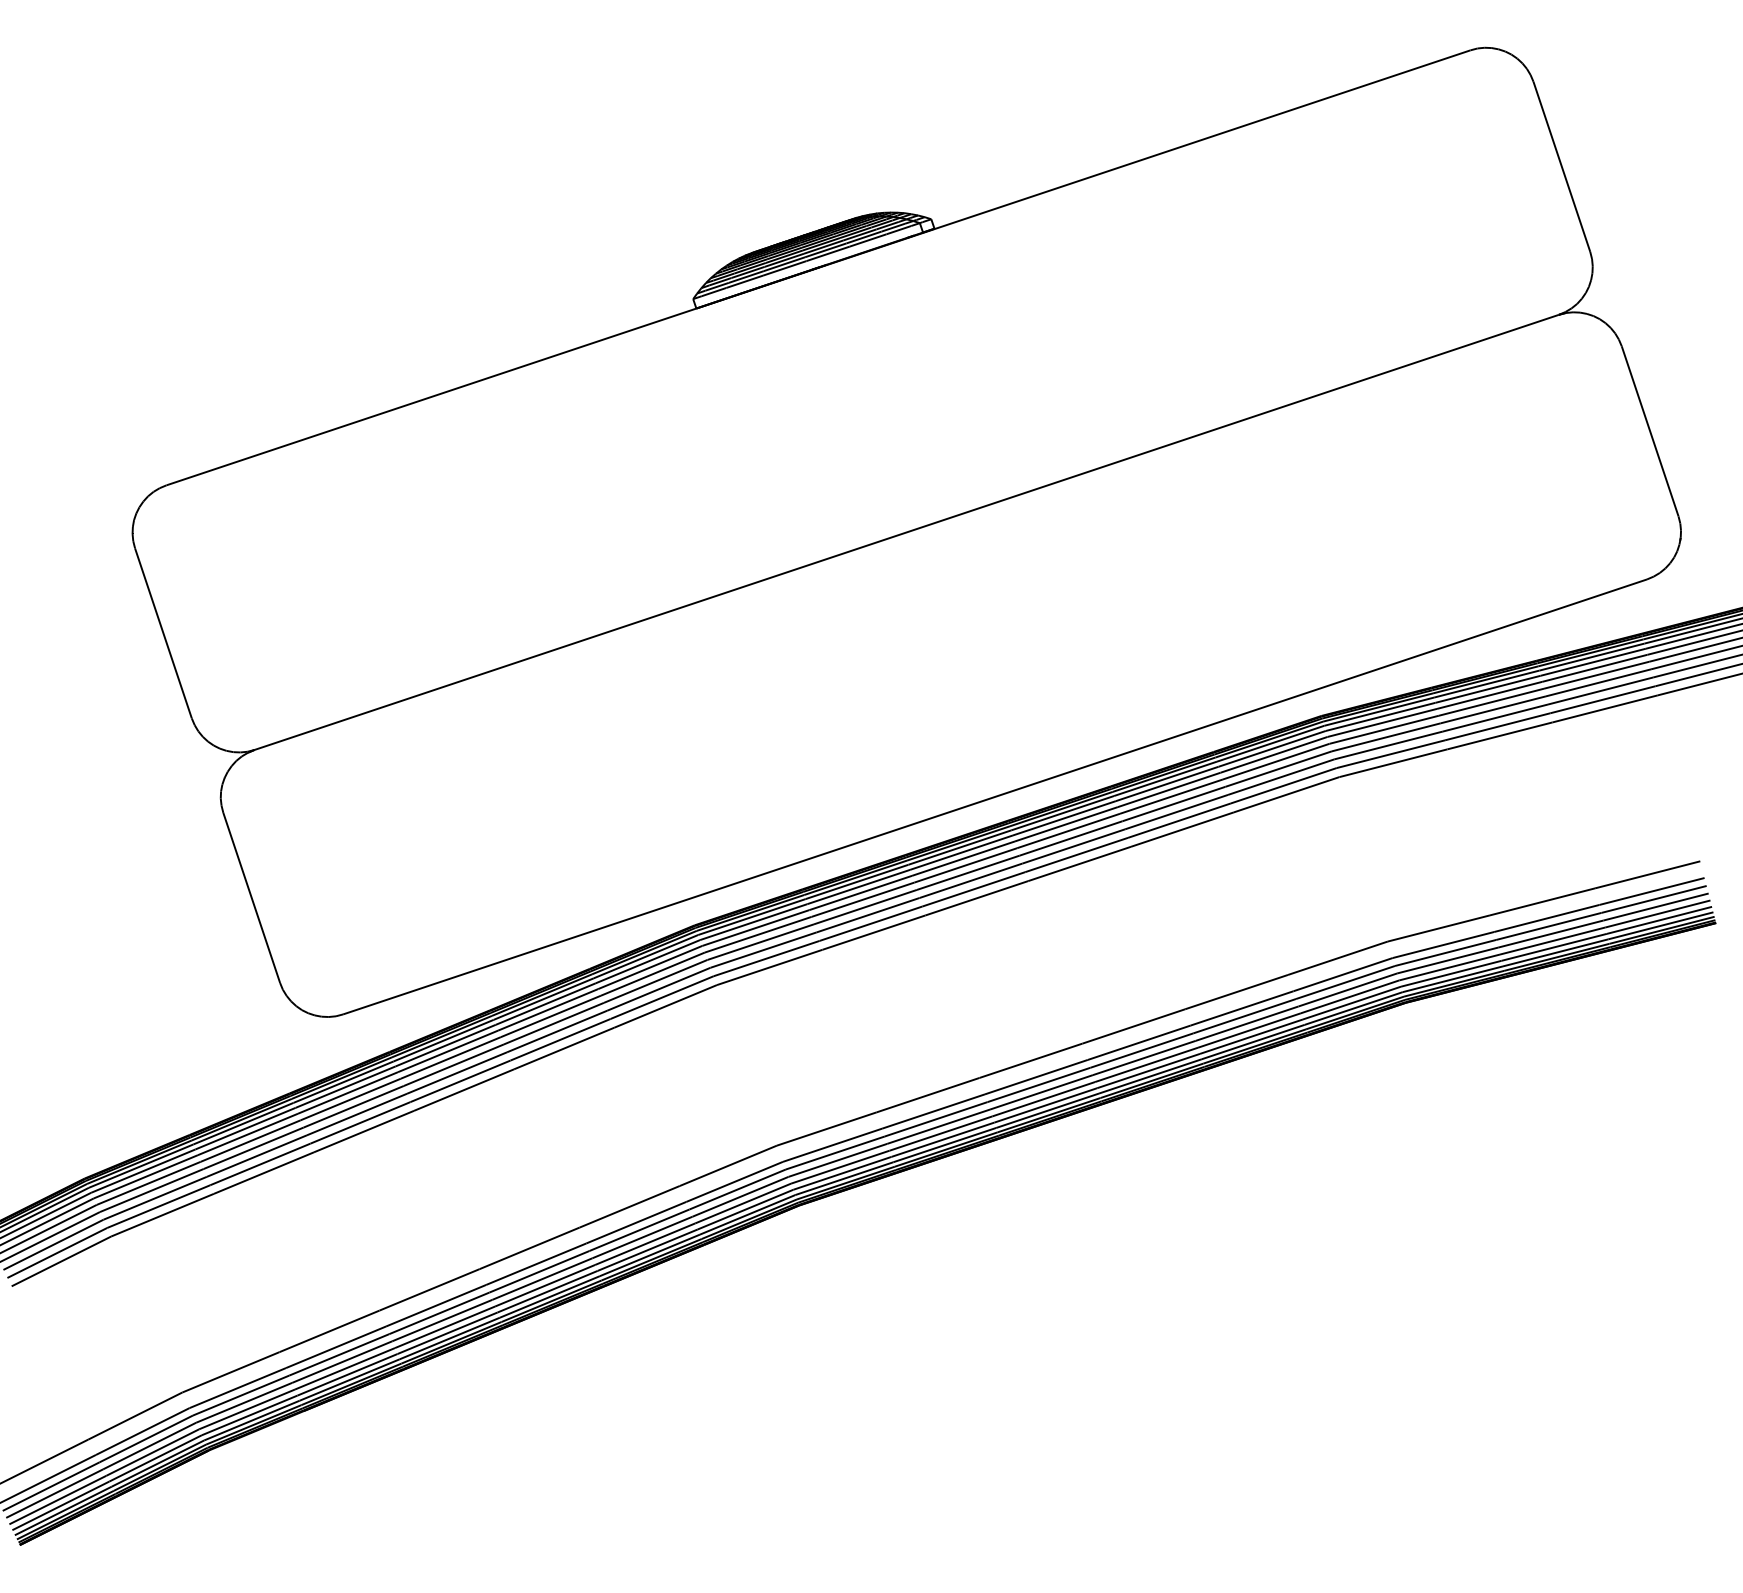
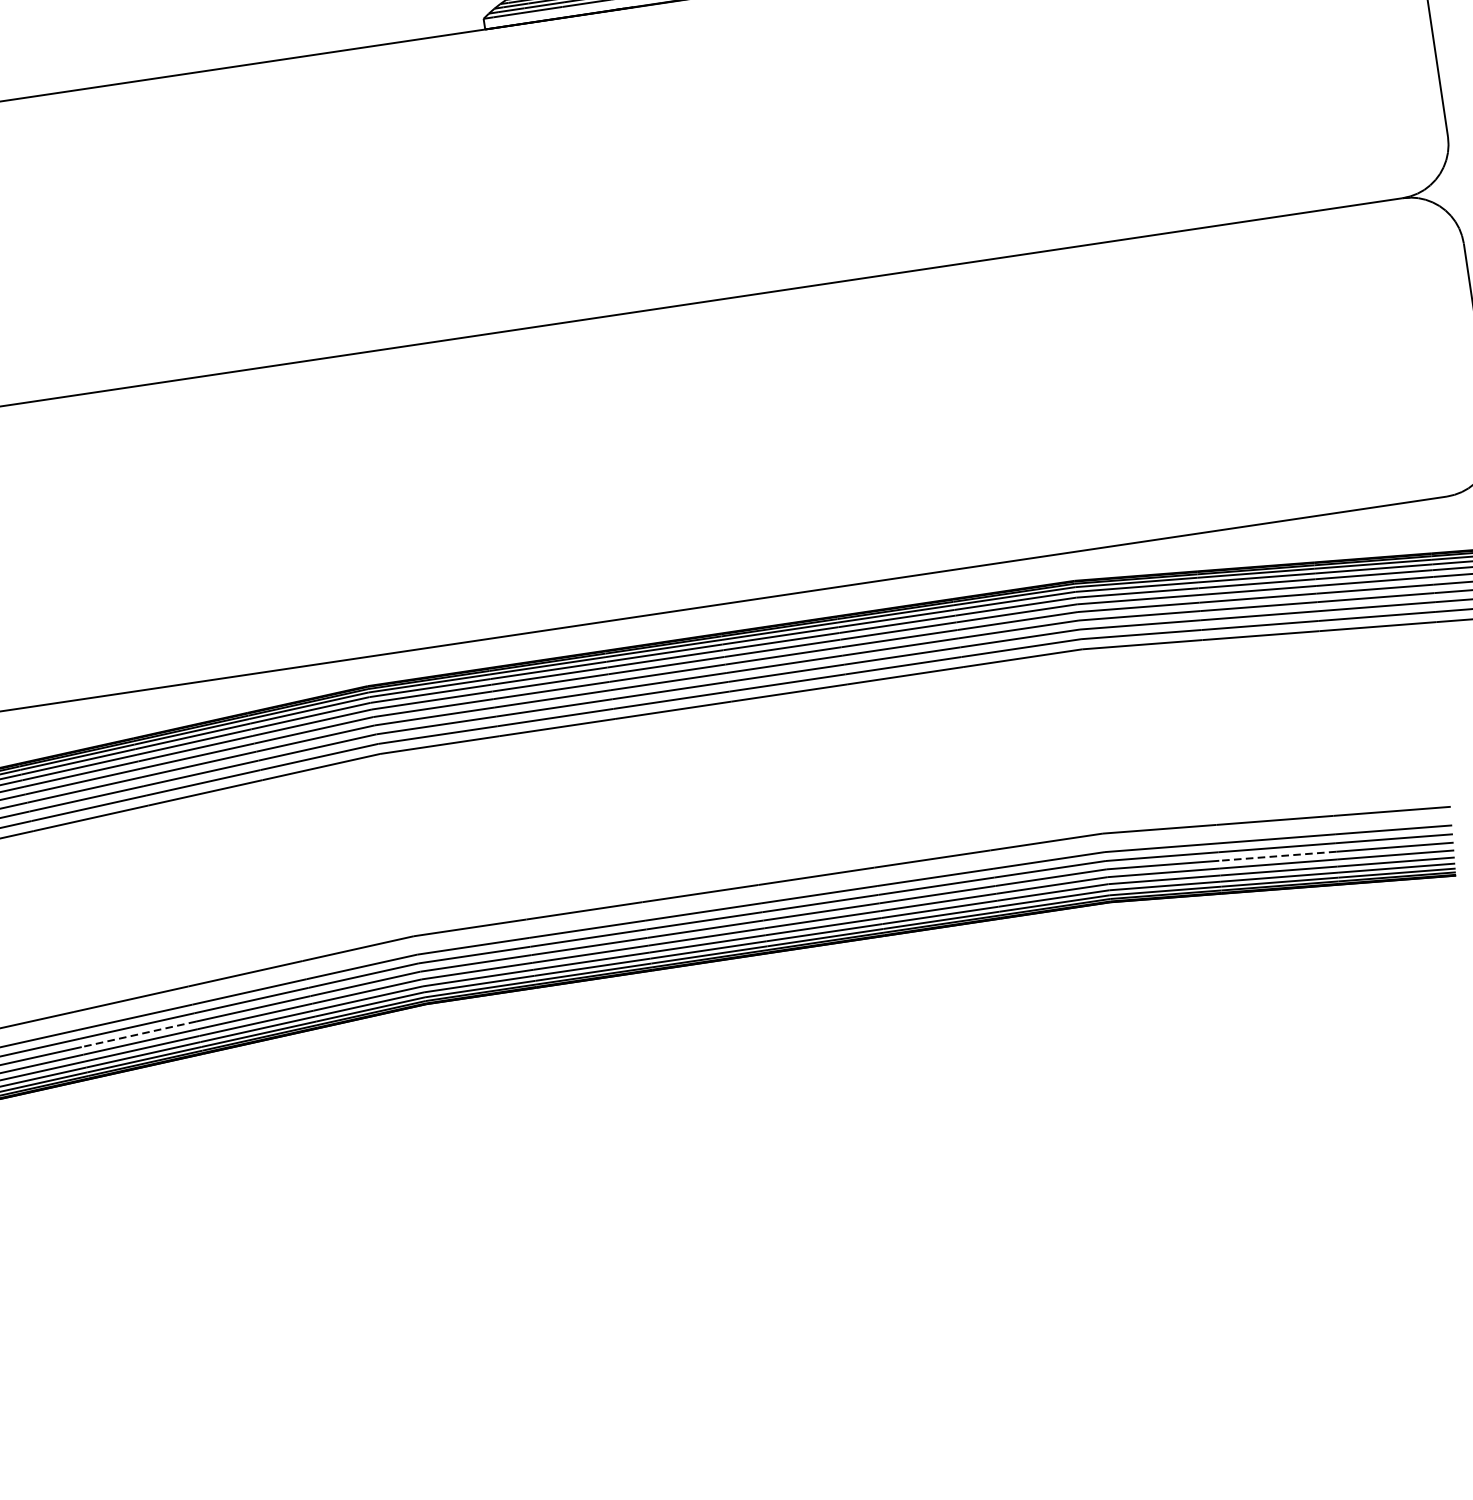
line: (1550, 934) -> (1277, 856), solid -> dashed
line: (541, 1279) -> (137, 1034), solid -> dashed

